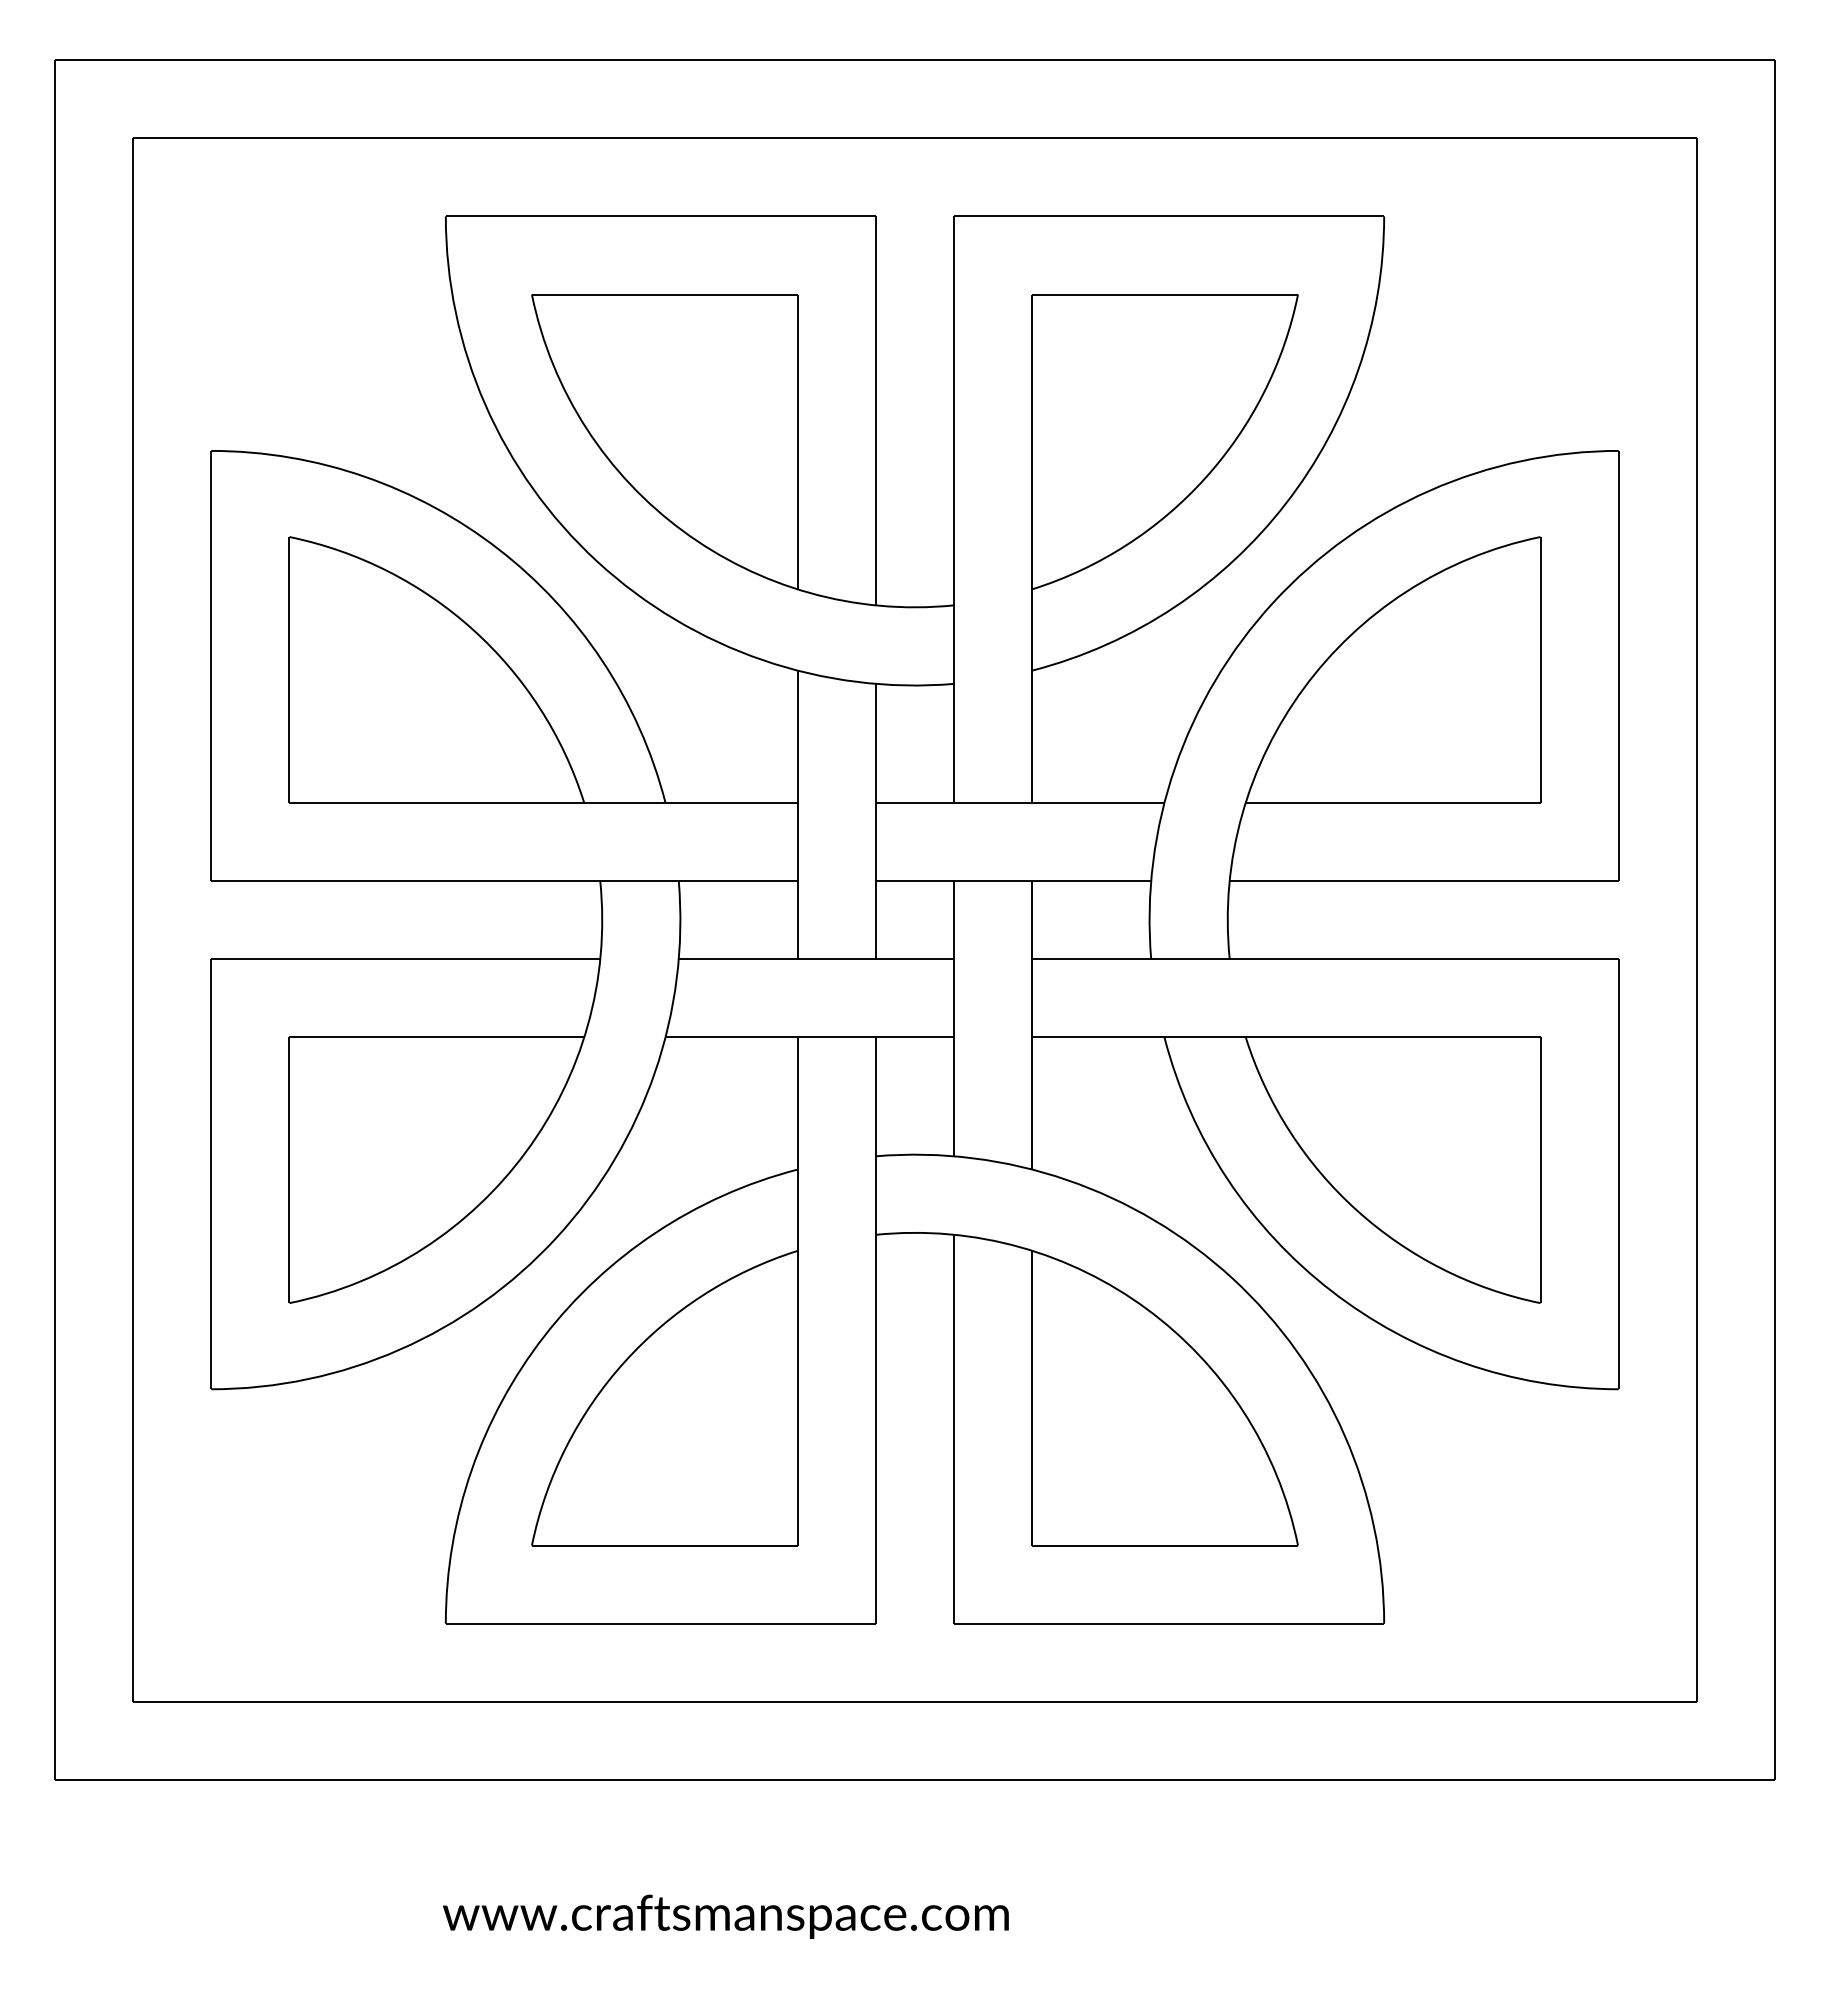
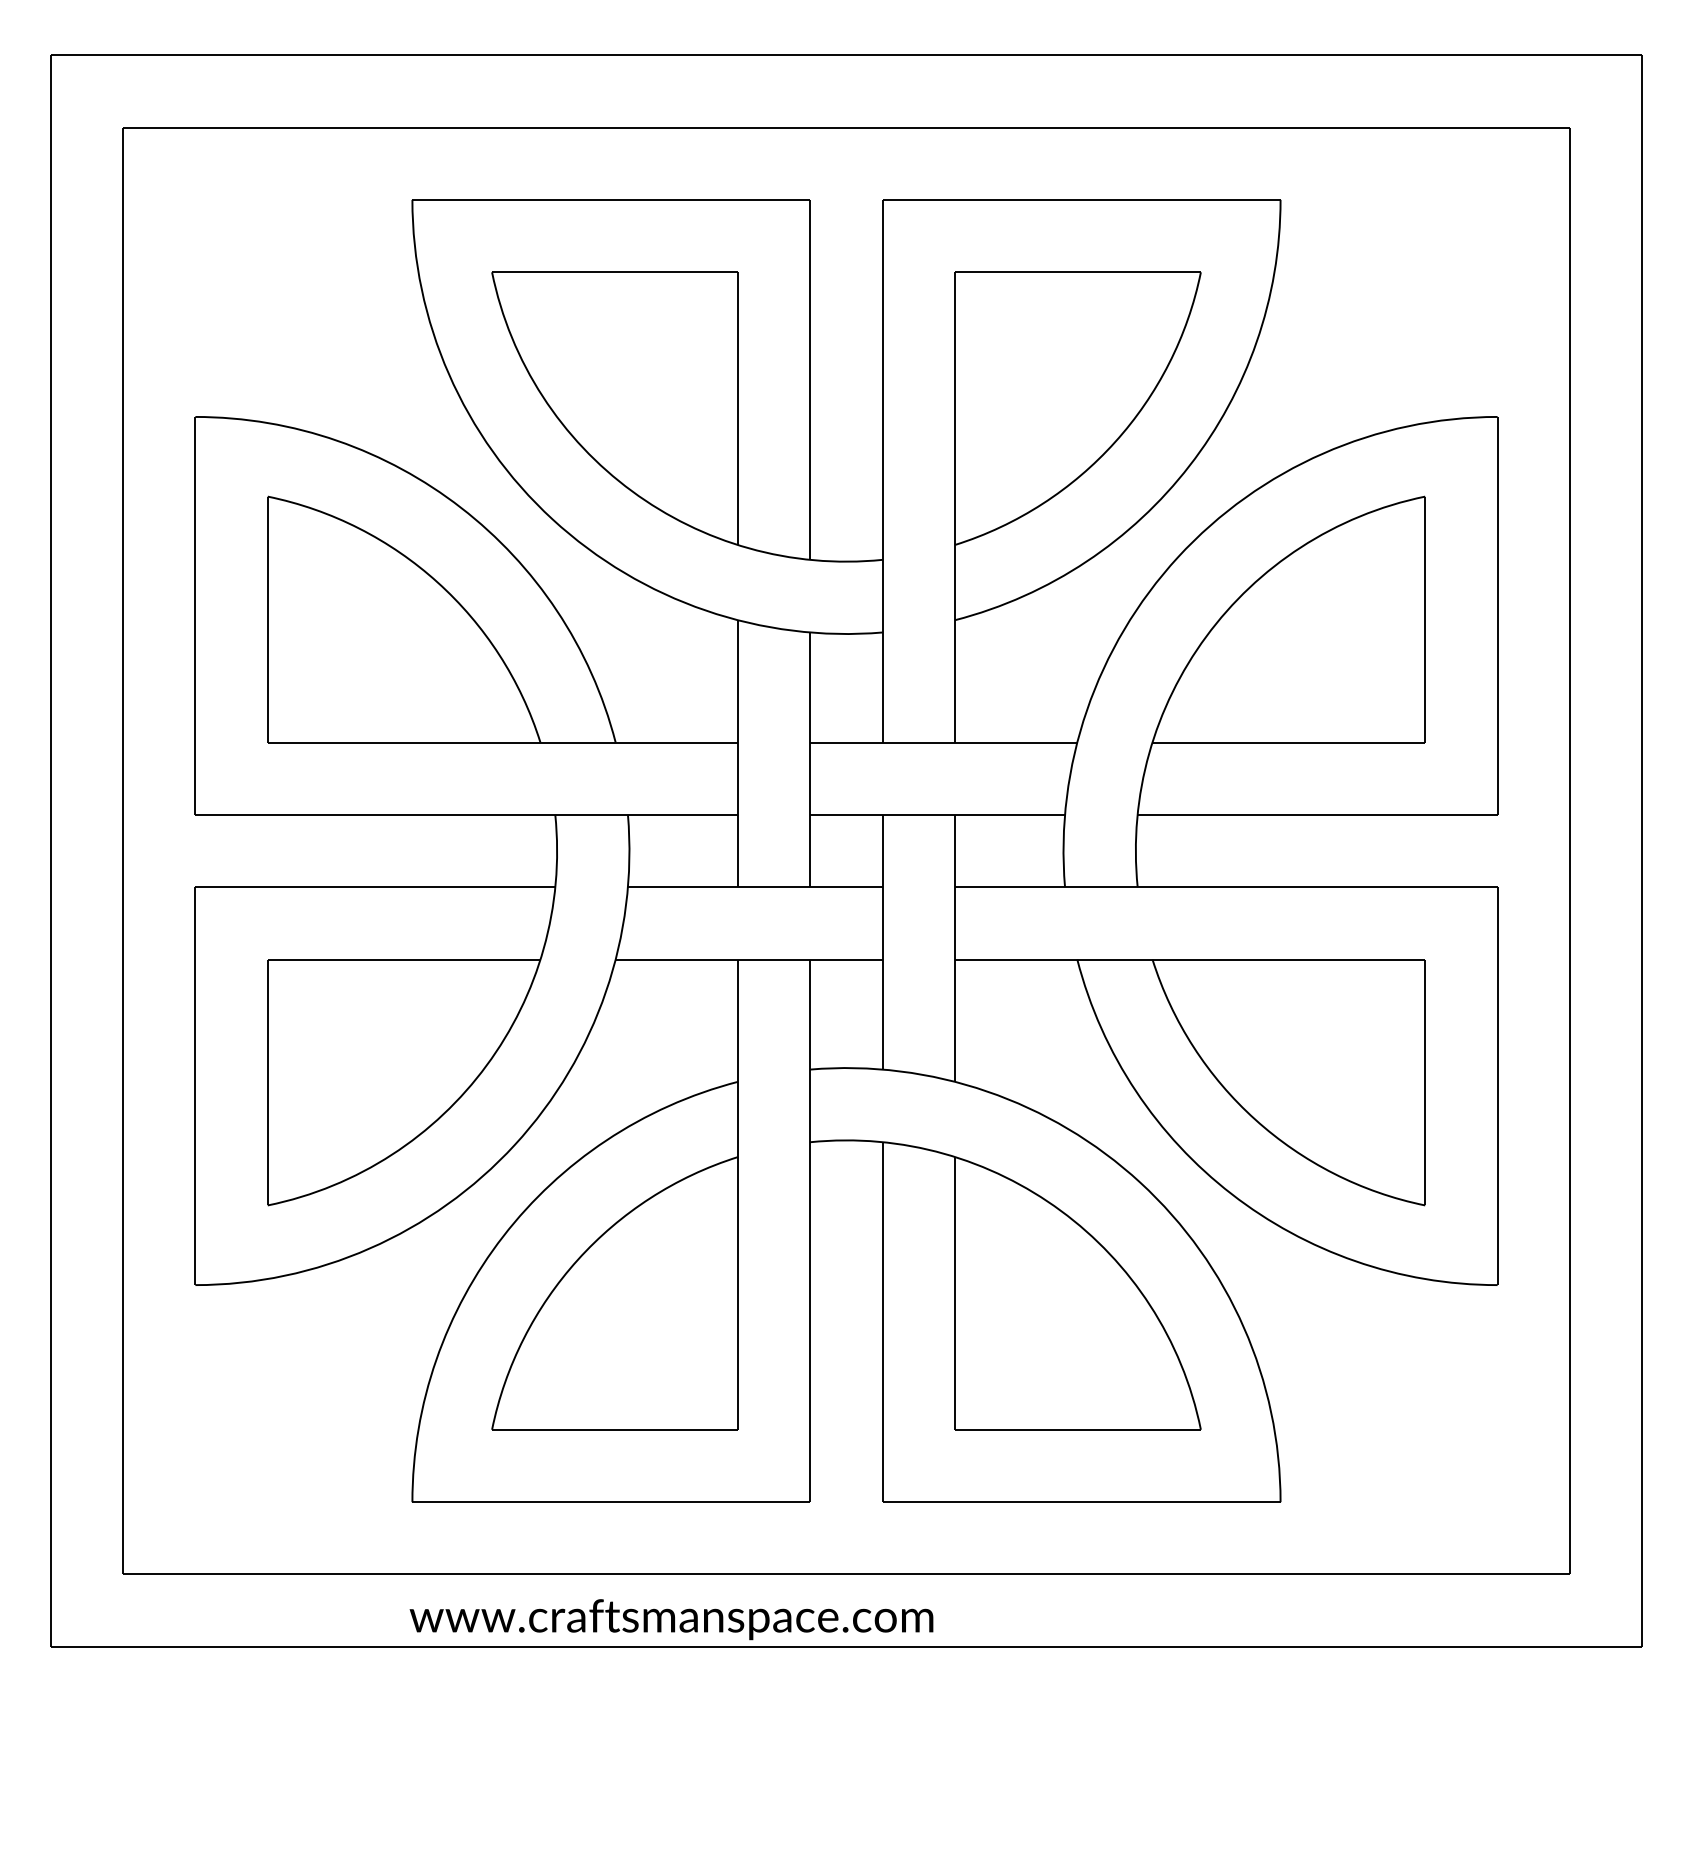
text: (725, 1916) -> (671, 1619), moved

